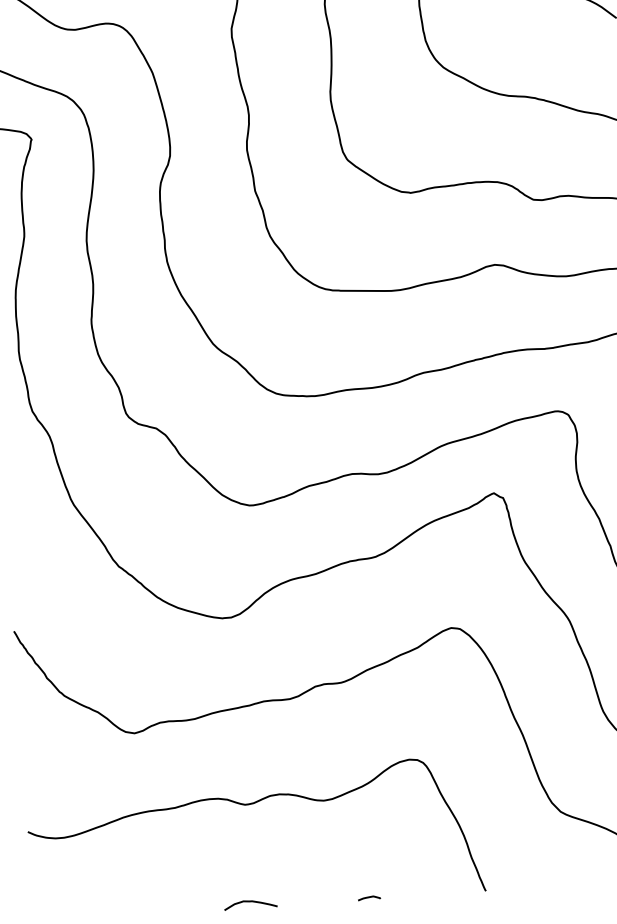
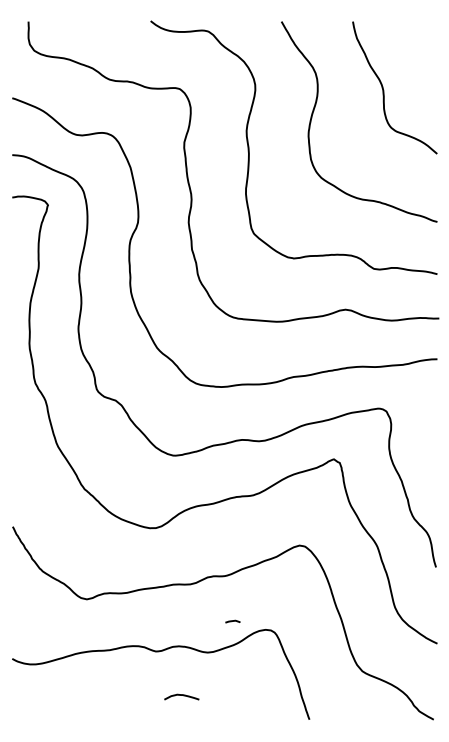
curve: (368, 897) -> (232, 621), moved
curve: (250, 902) -> (181, 695), moved

